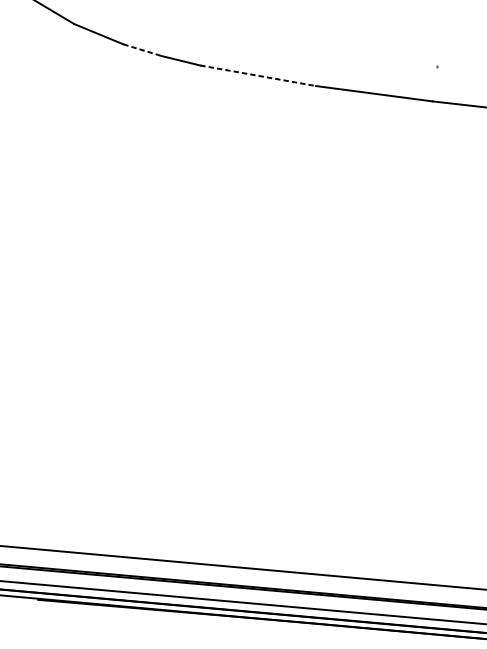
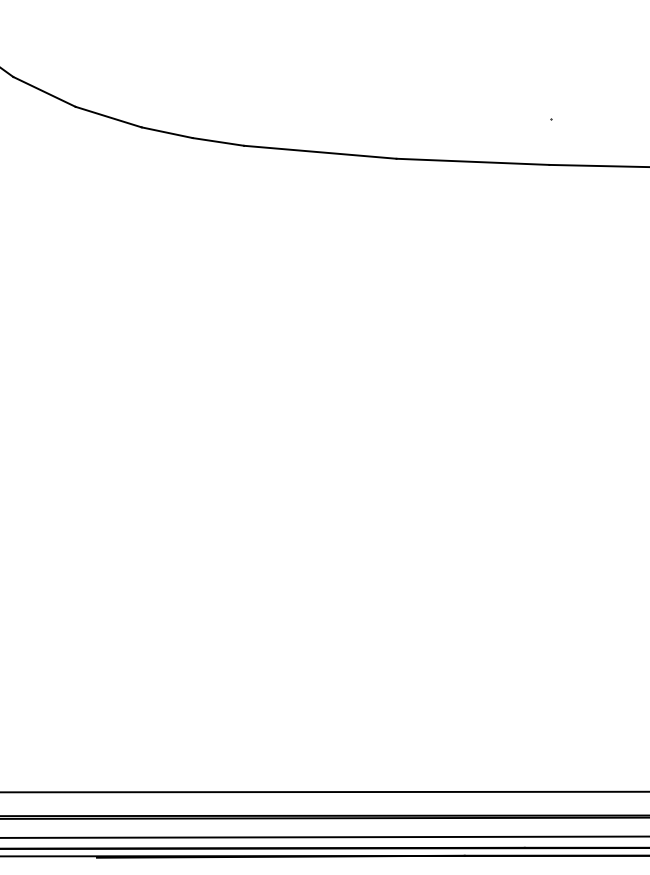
line: (142, 50) -> (167, 132), dashed -> solid
line: (258, 75) -> (320, 152), dashed -> solid

